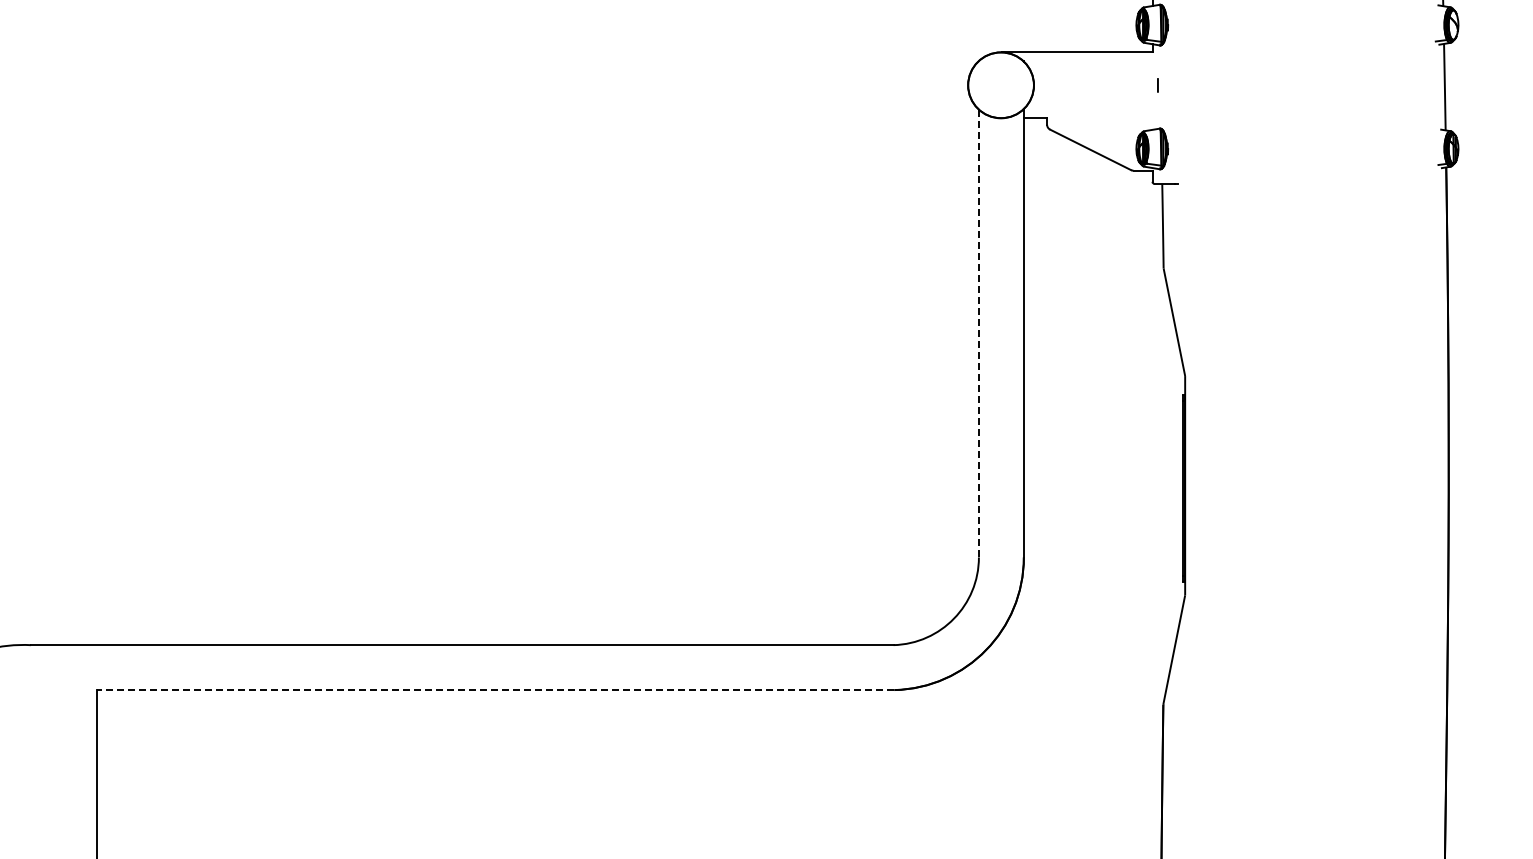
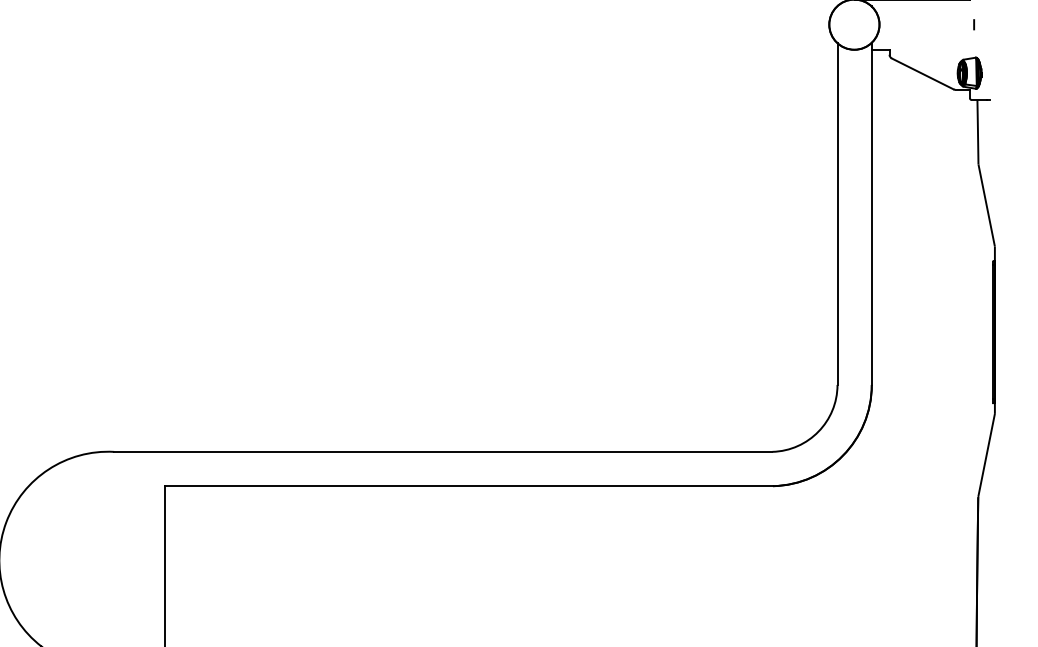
line: (978, 333) -> (837, 214), dashed -> solid
line: (495, 690) -> (468, 486), dashed -> solid

